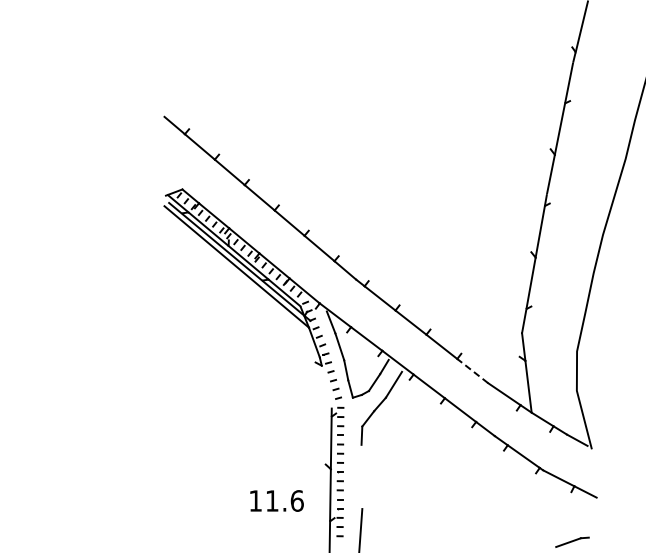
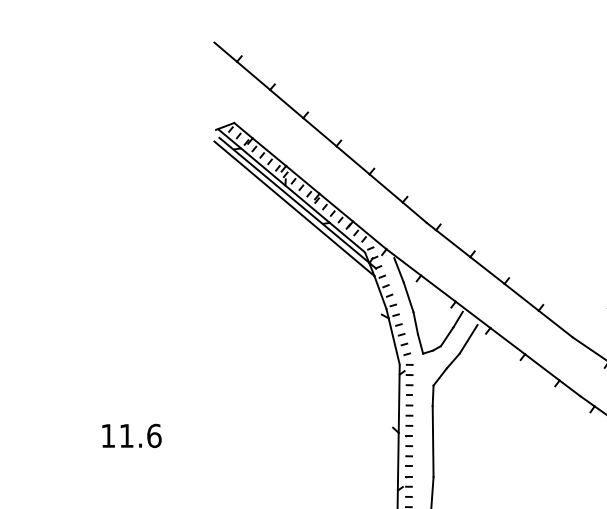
line: (472, 371) -> (555, 324), dashed -> solid
line: (326, 386) -> (393, 341), added
line: (361, 476) -> (432, 440), added
text: (276, 500) -> (131, 435), moved

